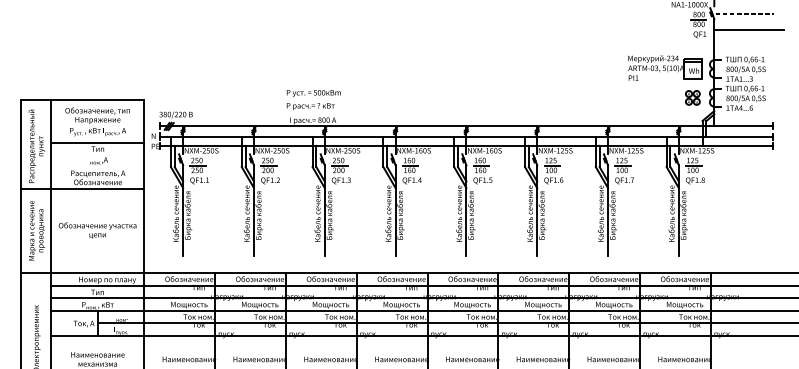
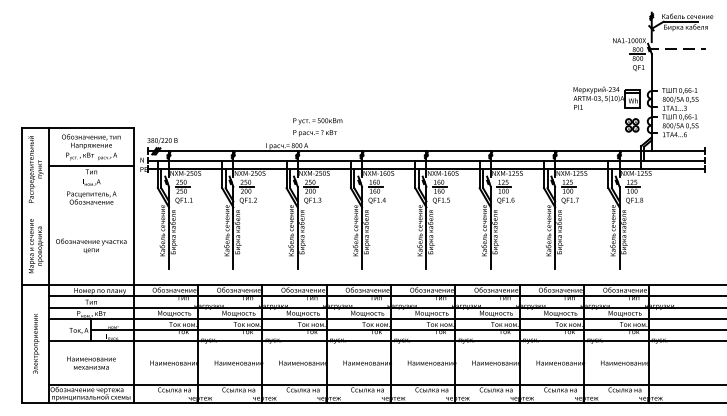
line: (748, 30) -> (682, 64), removed
text: (313, 100) -> (317, 127), moved
line: (82, 188) -> (77, 207), removed

